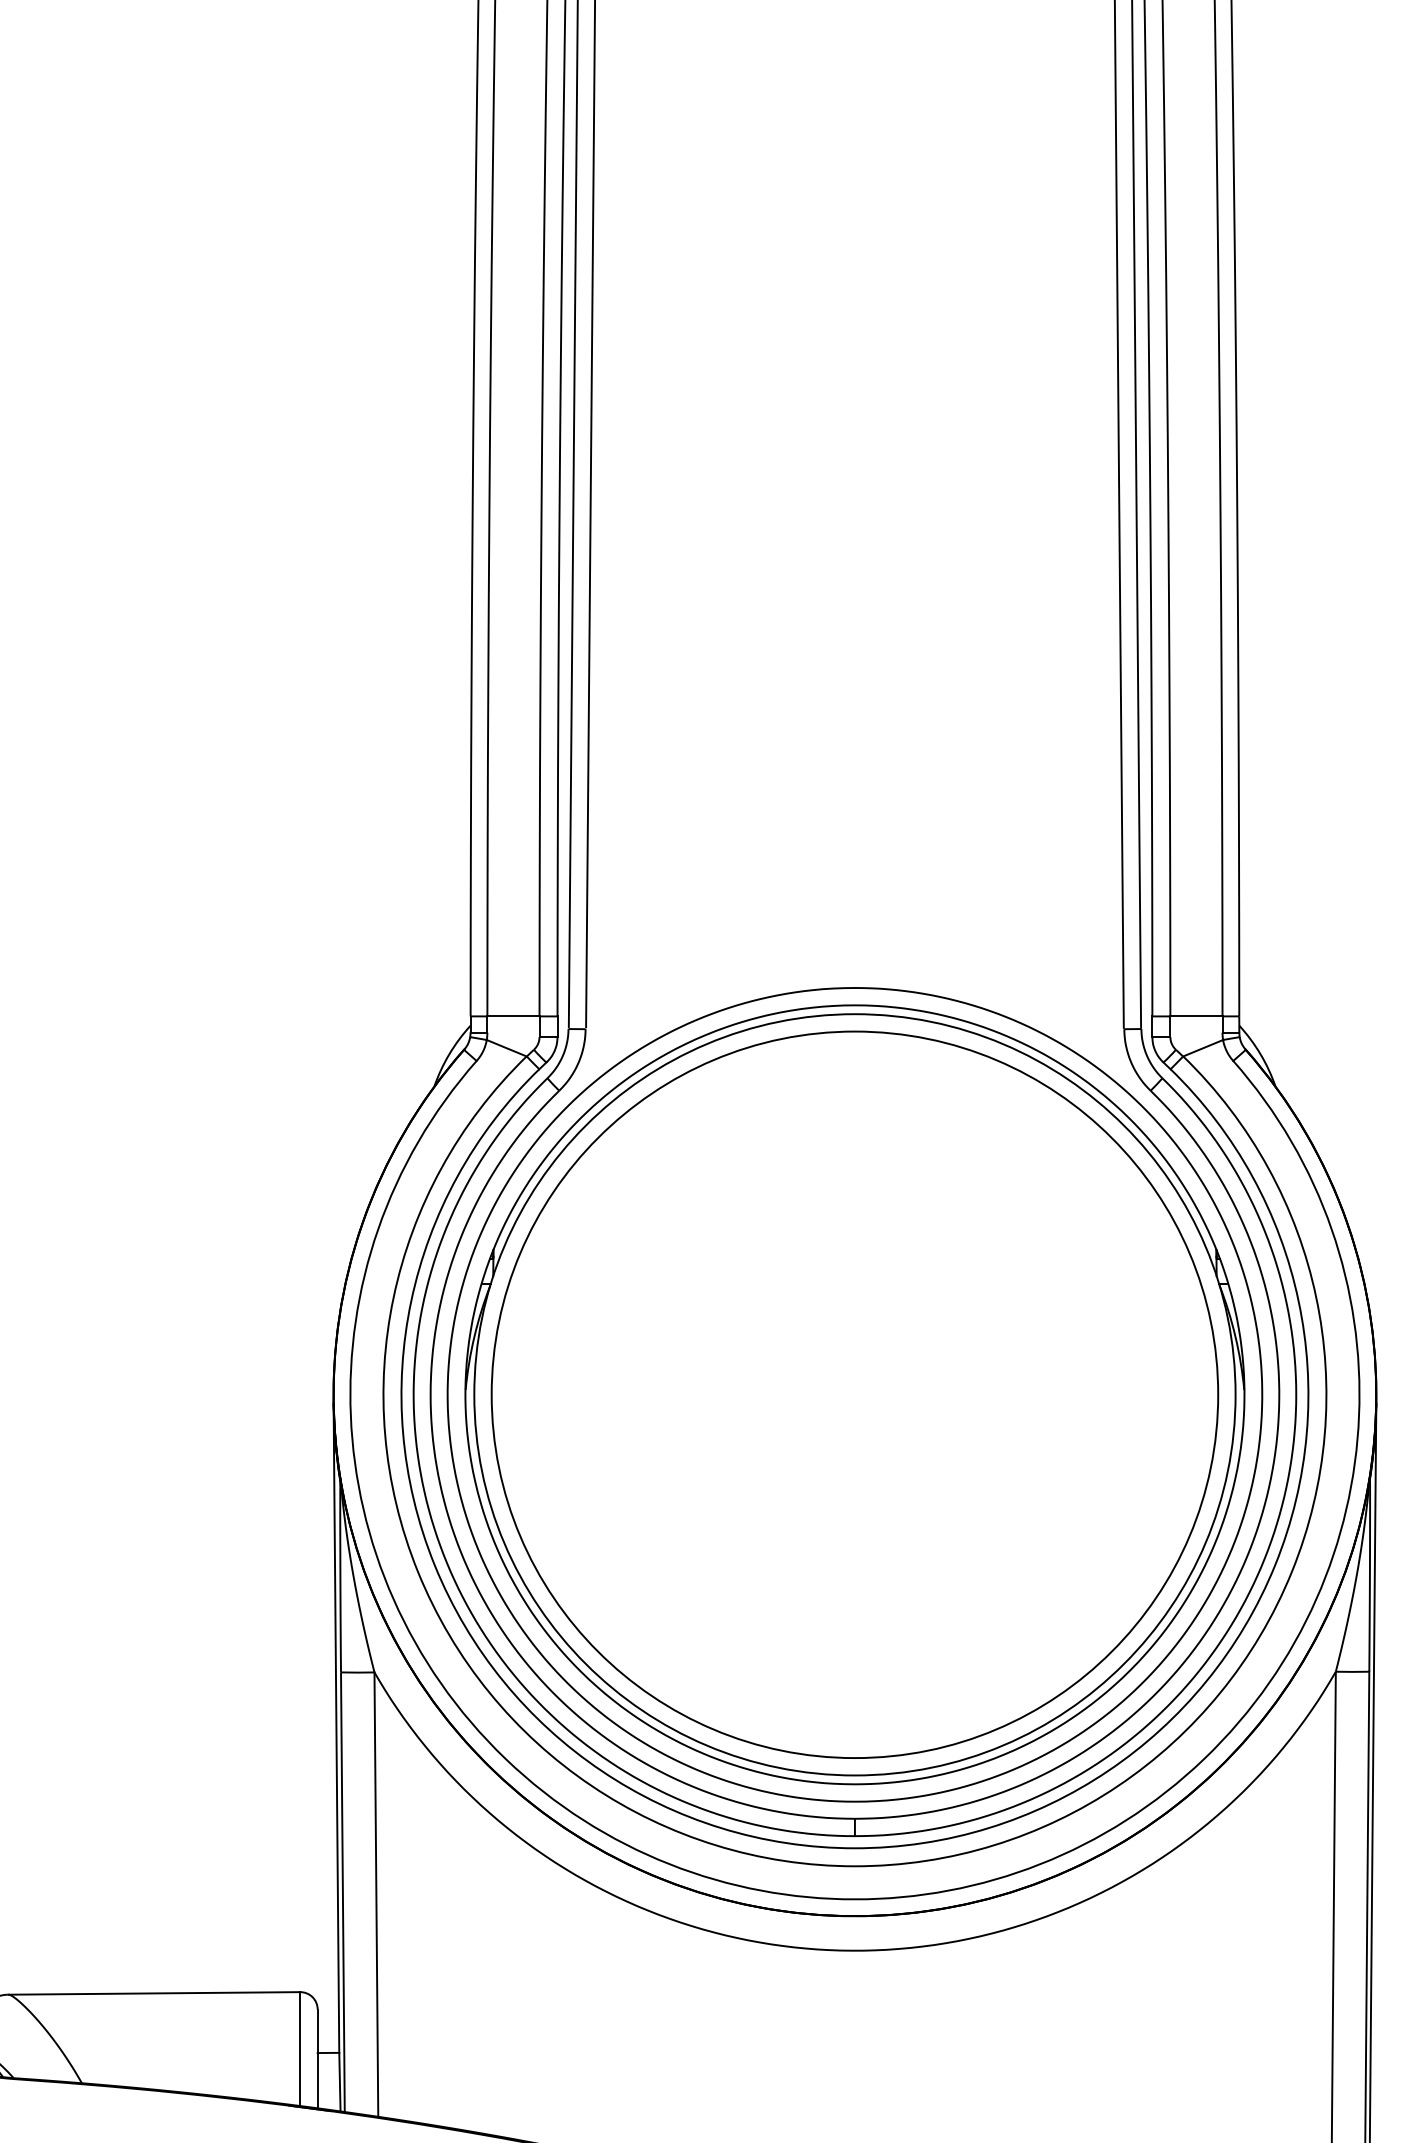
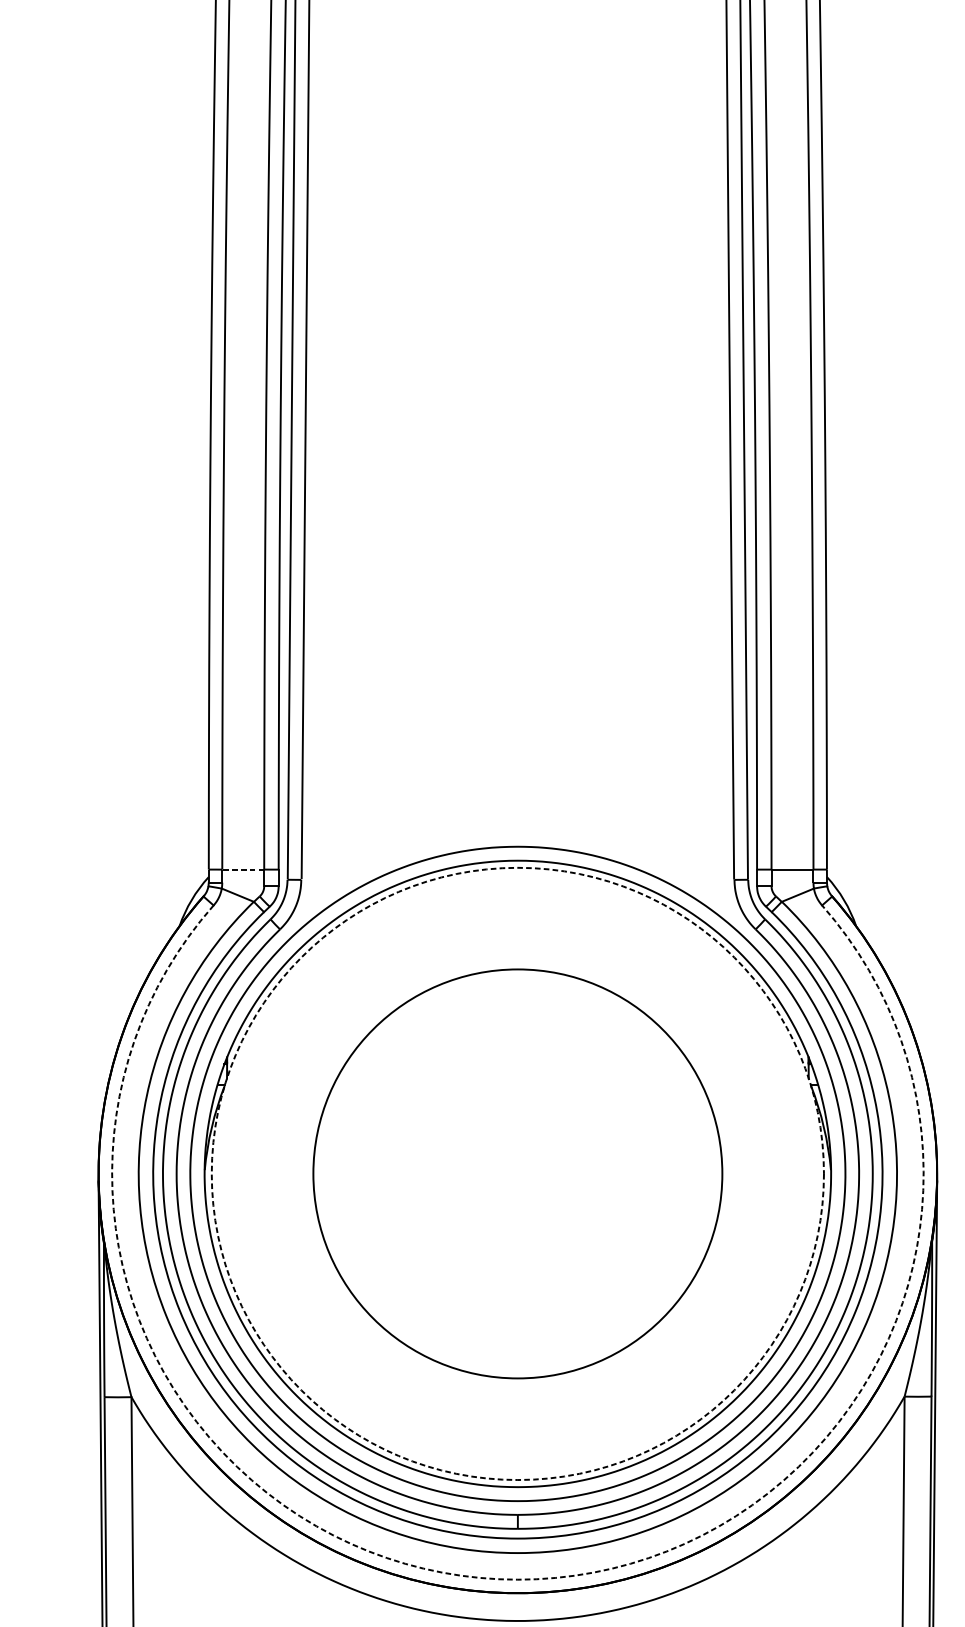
line: (512, 1016) -> (242, 869), solid -> dashed
circle: (854, 1394) -> (517, 1173), size x0.7
circle: (854, 1394) -> (517, 1173), solid -> dashed
arc: (854, 1899) -> (517, 1579), solid -> dashed

